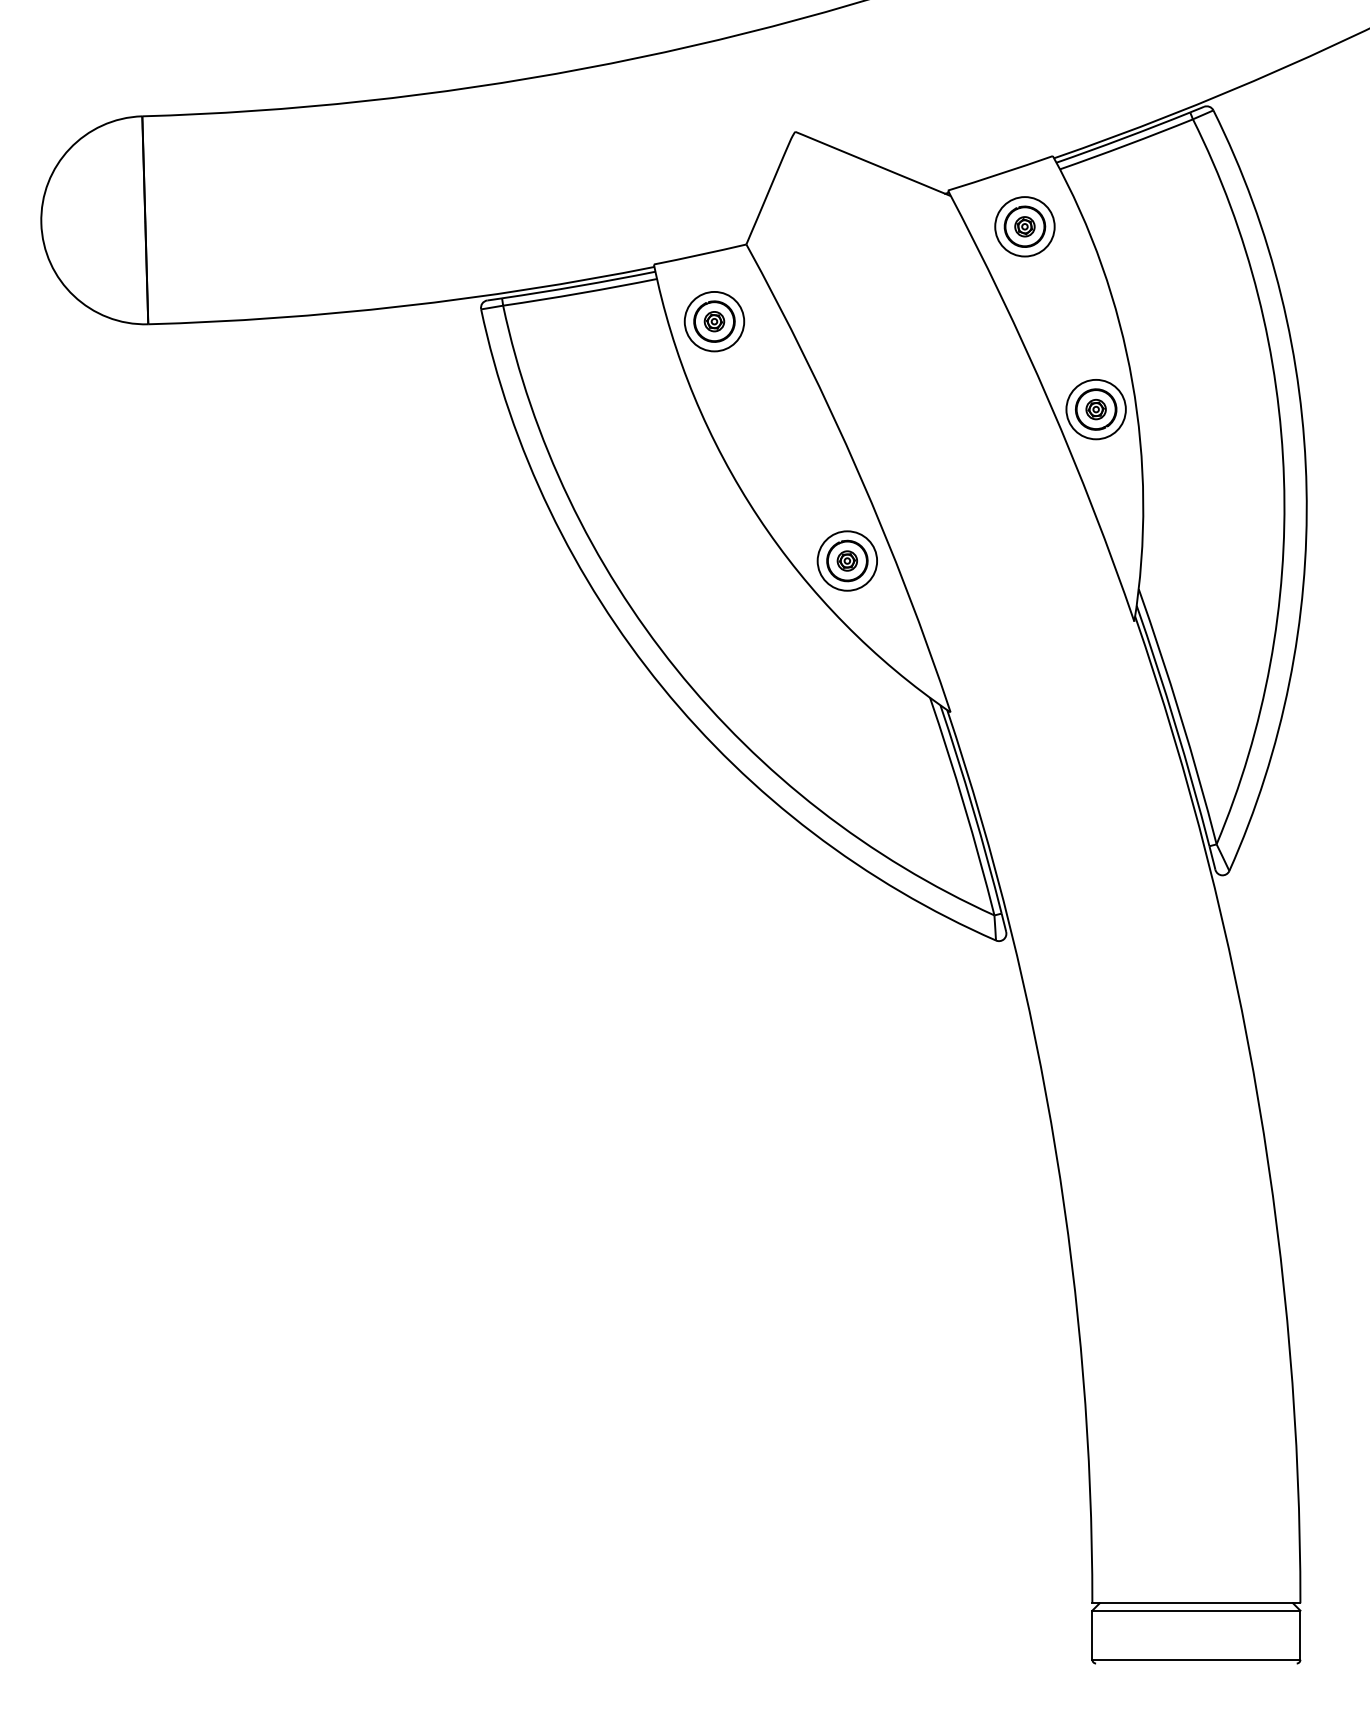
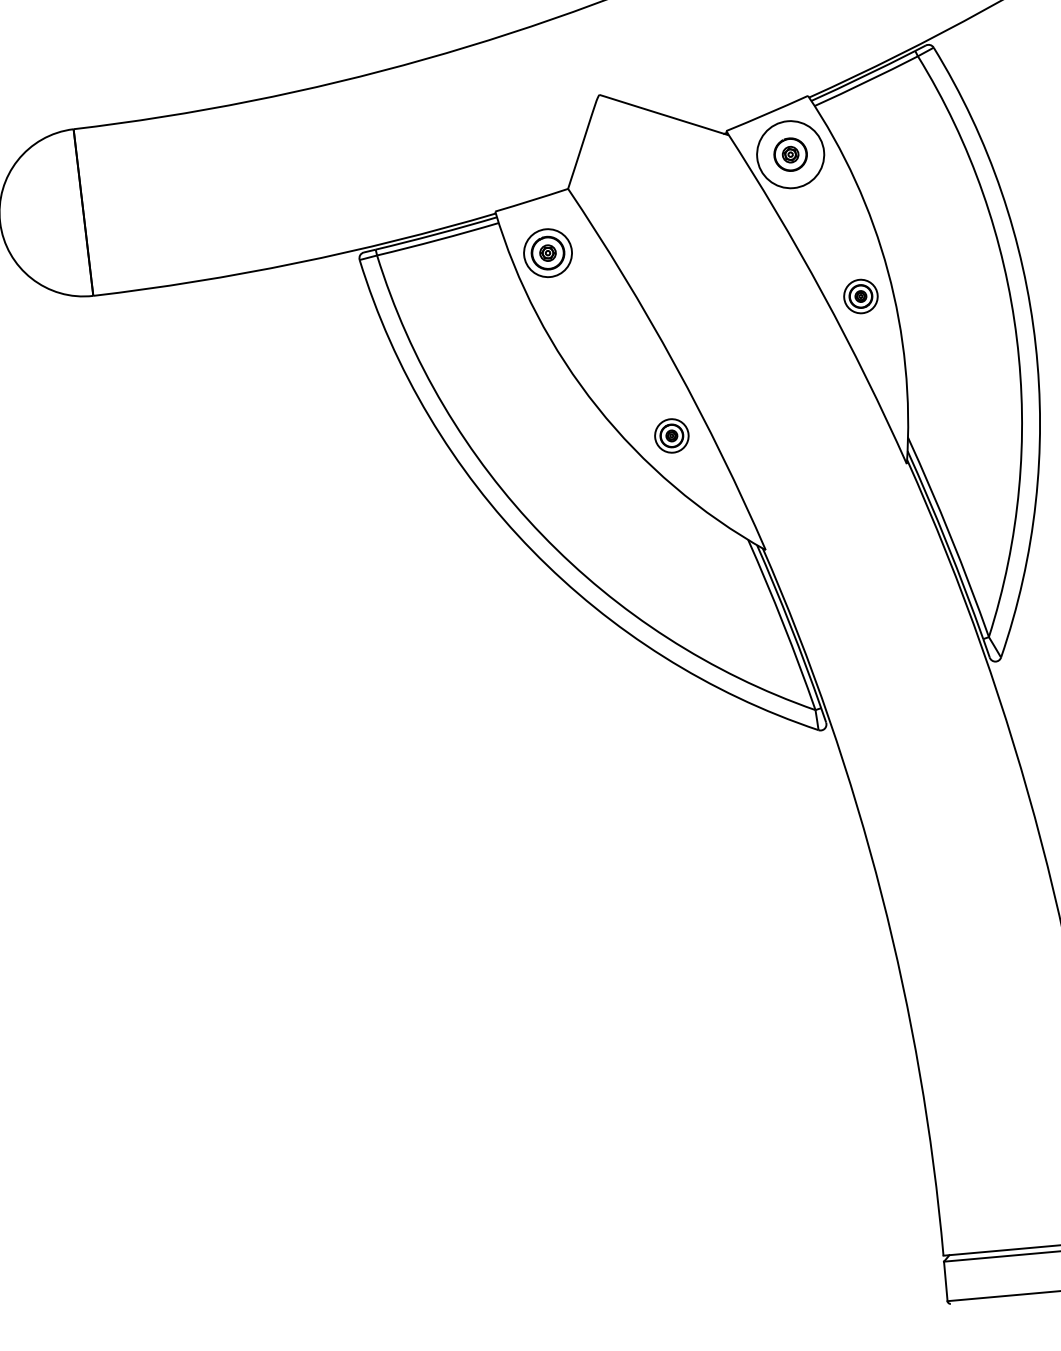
circle: (1024, 226) -> (790, 154), size x1.4
part: (1095, 409) -> (860, 296), size x0.7
part: (846, 560) -> (671, 435), size x0.7

